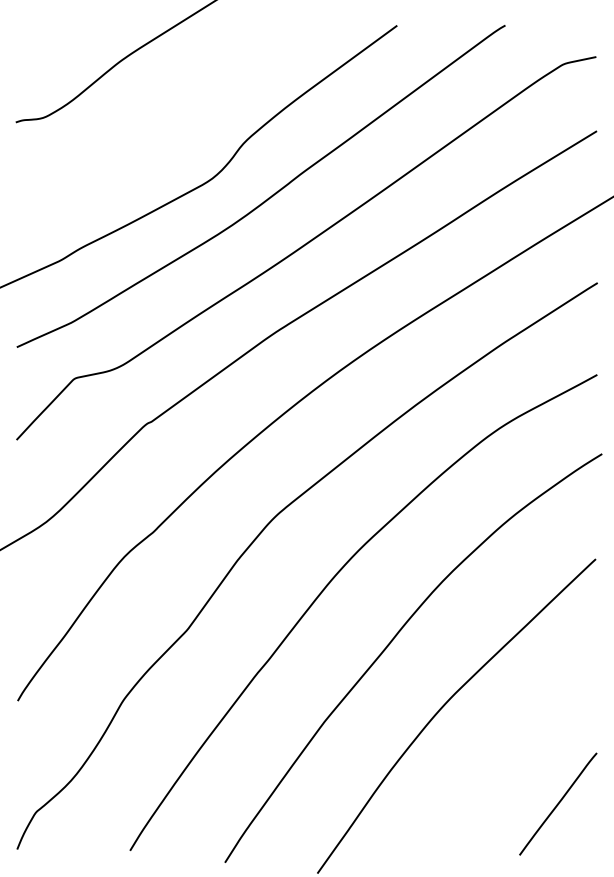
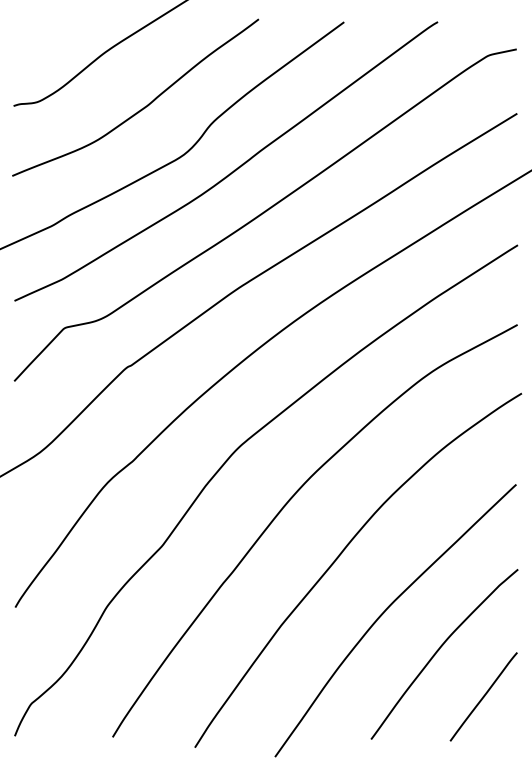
curve: (163, 125) -> (141, 108), added
curve: (507, 749) -> (439, 649), added

